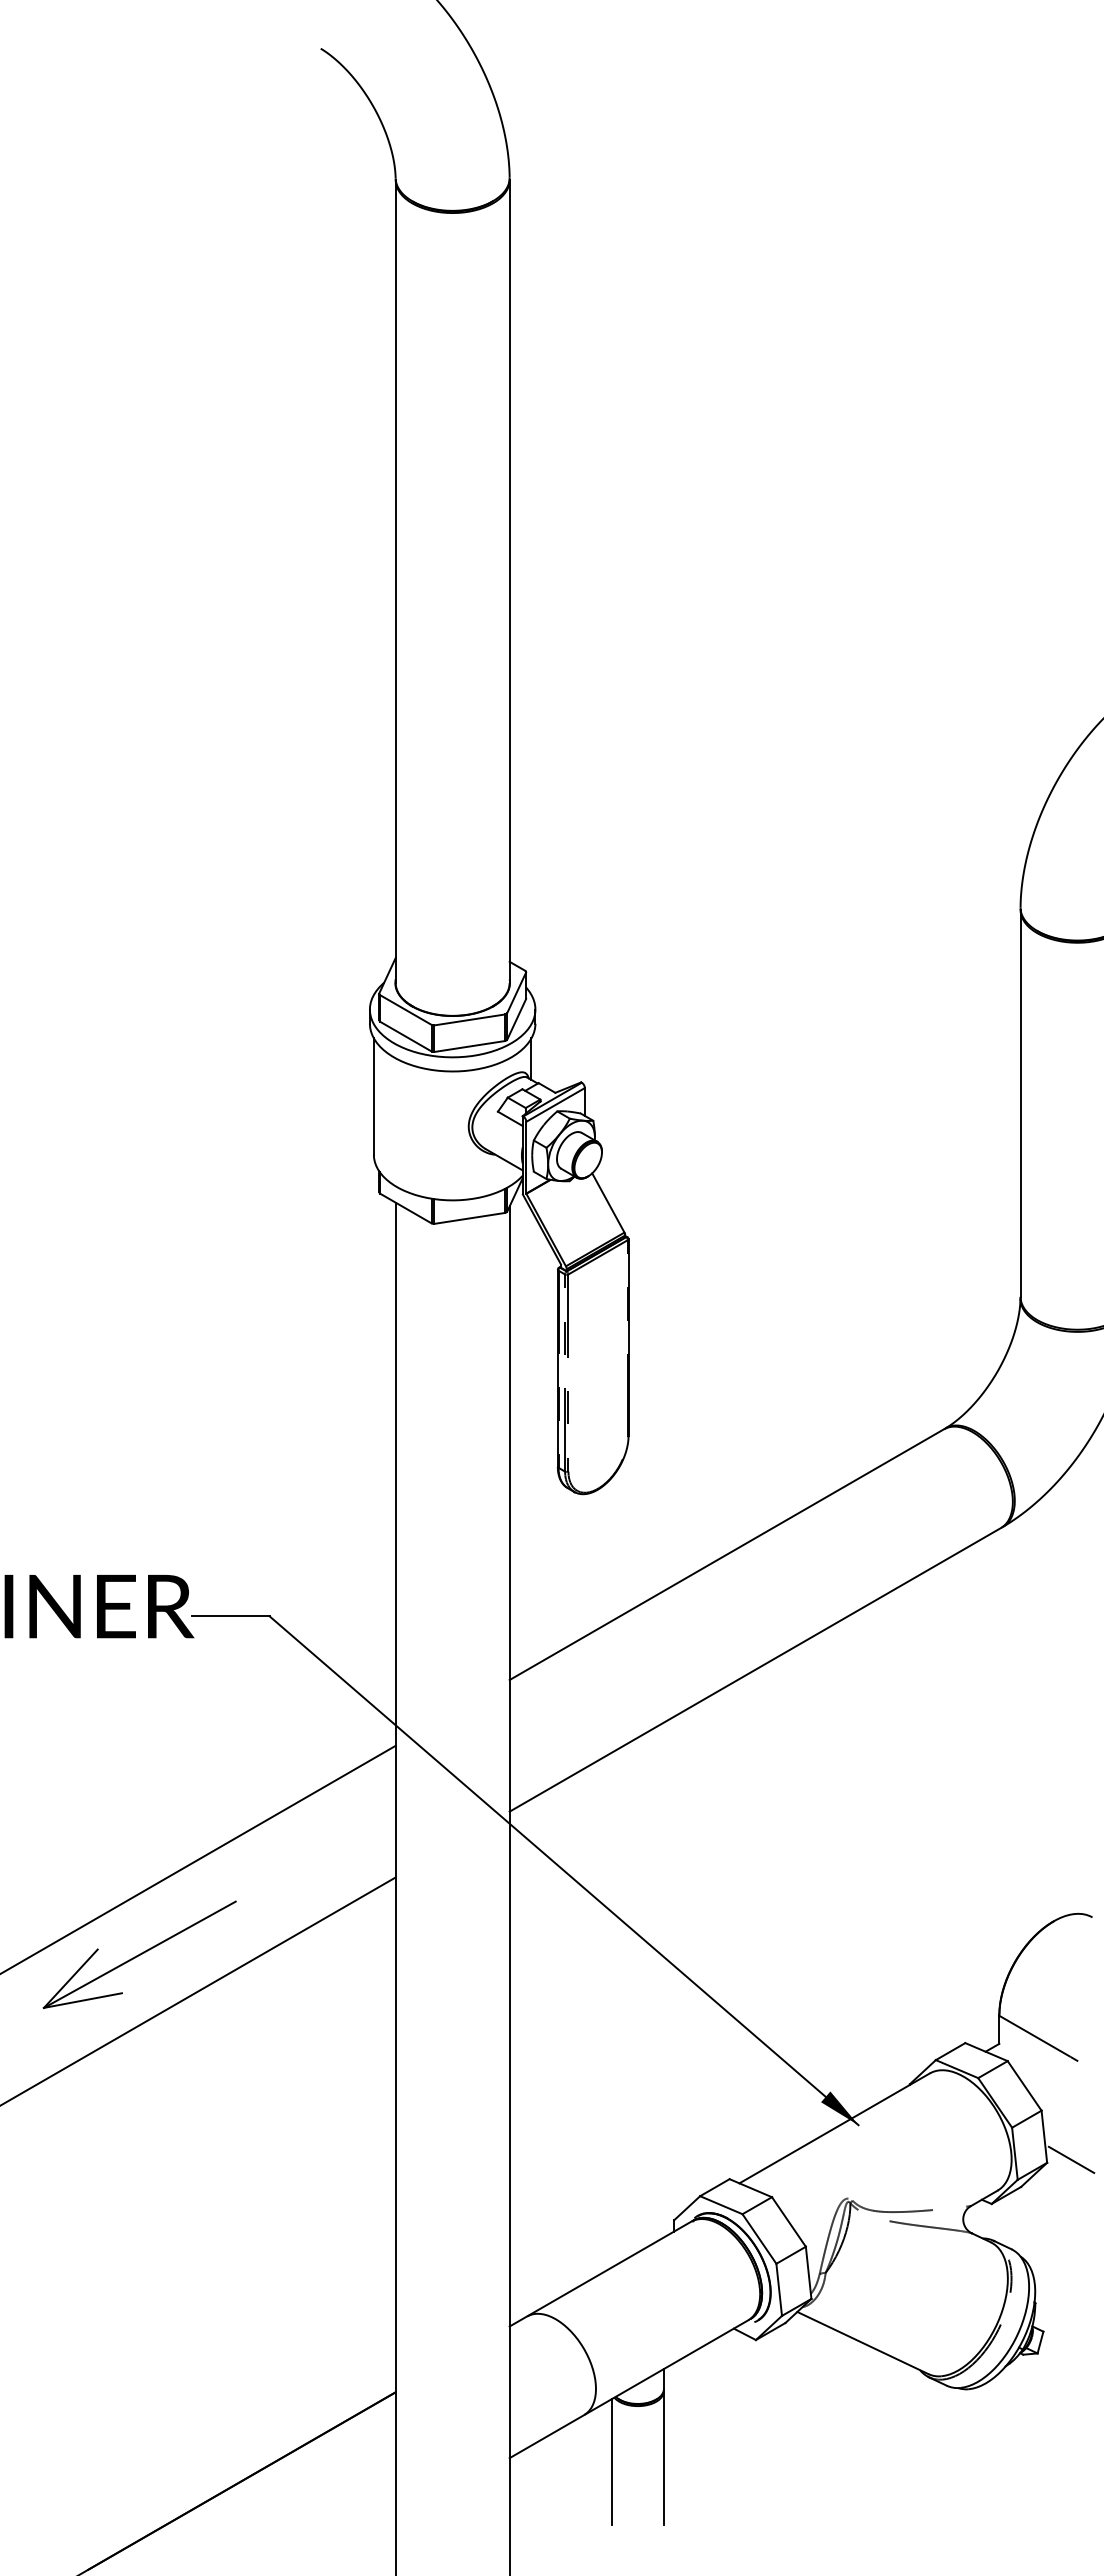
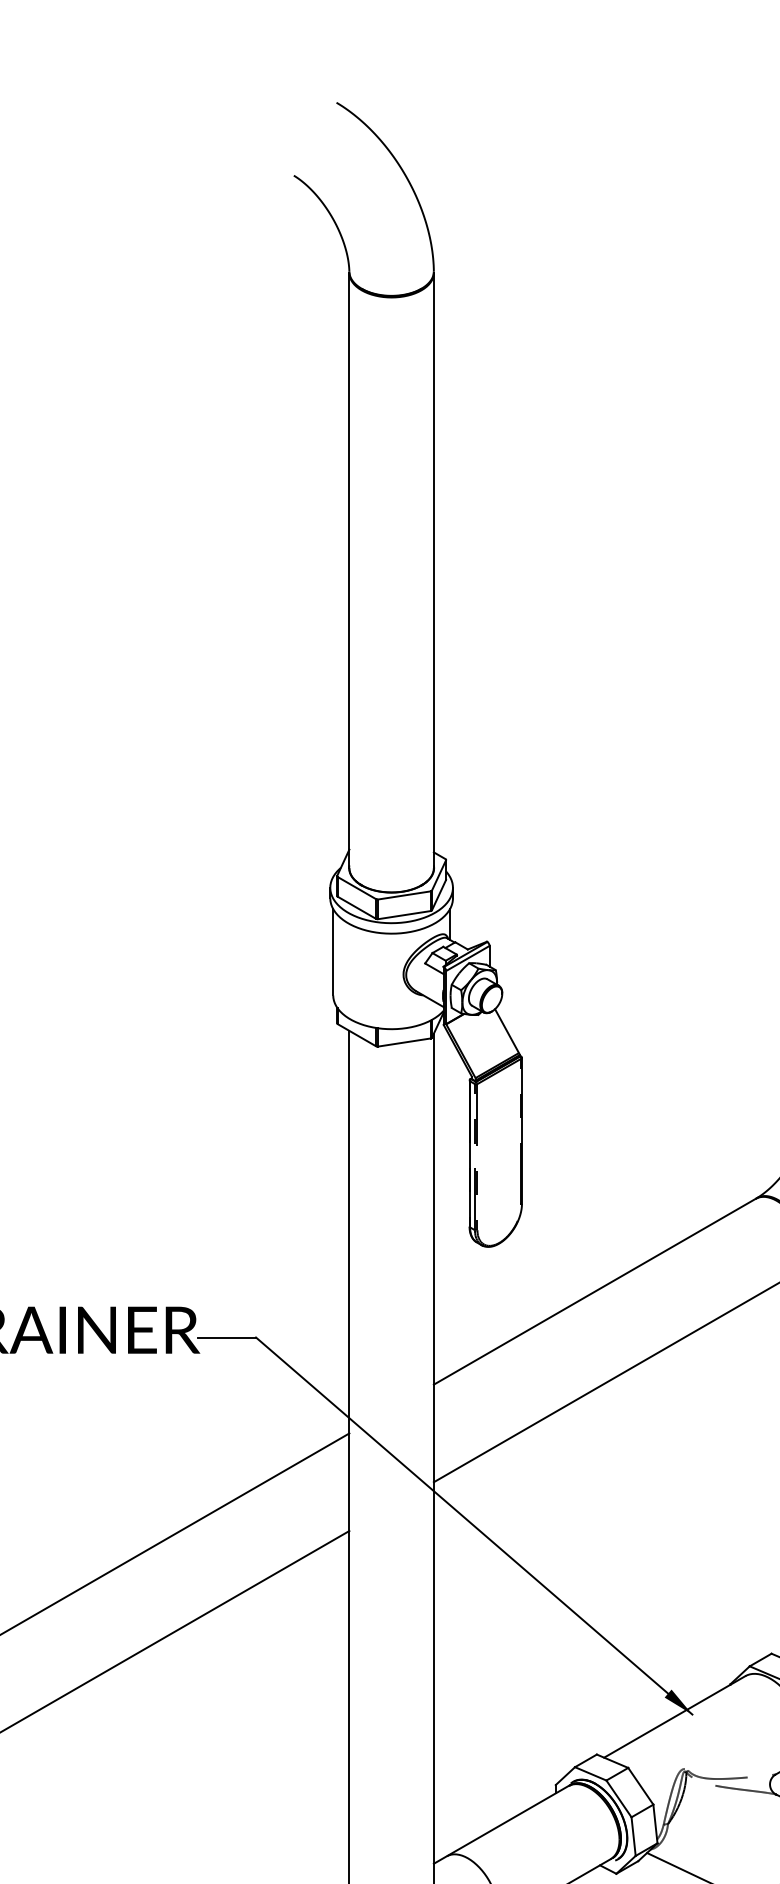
part: (139, 1954) -> (159, 1588), removed

